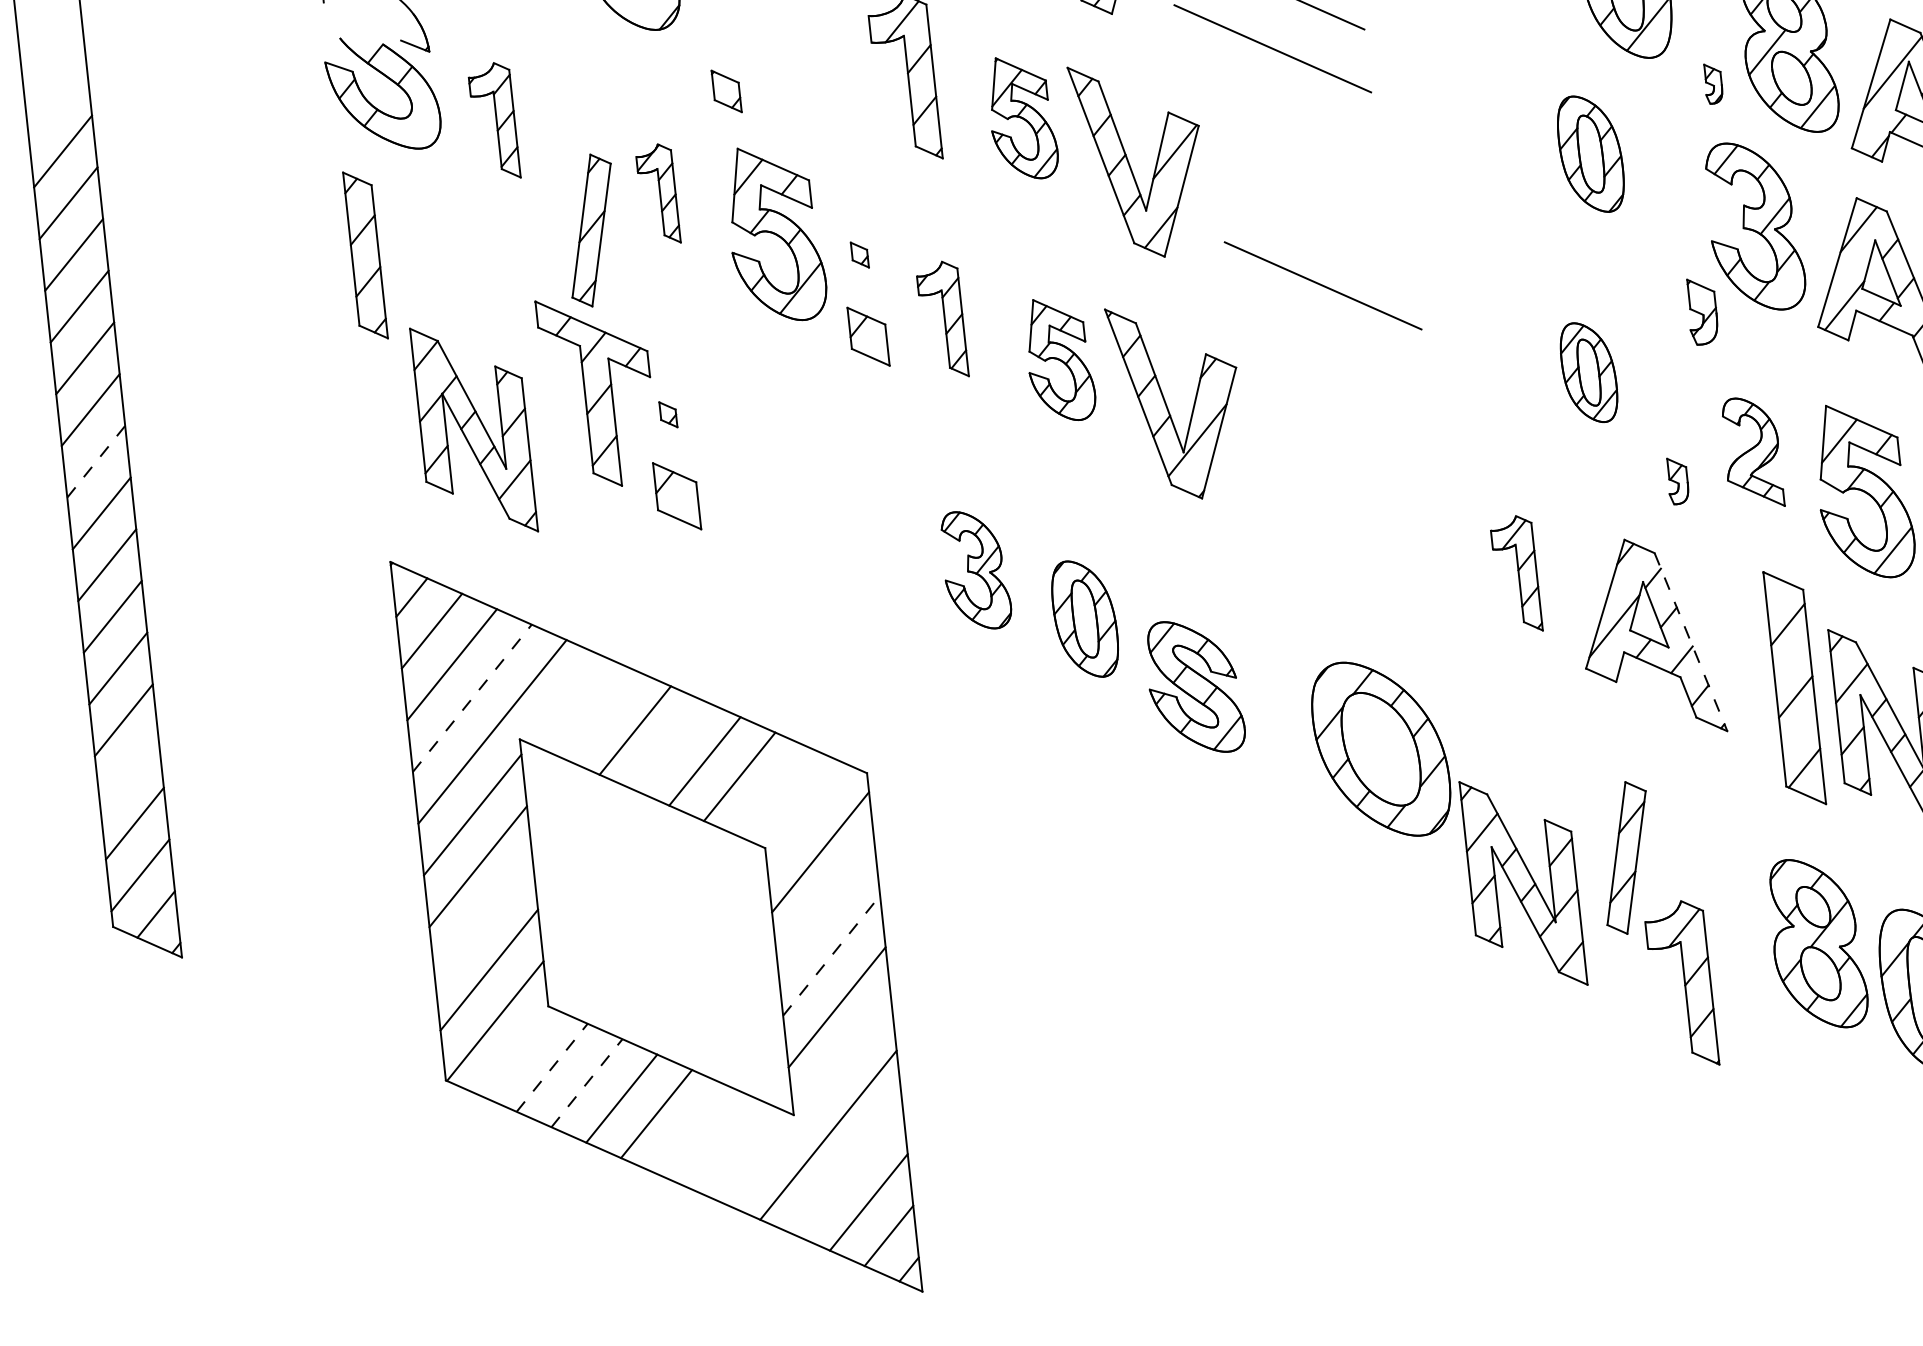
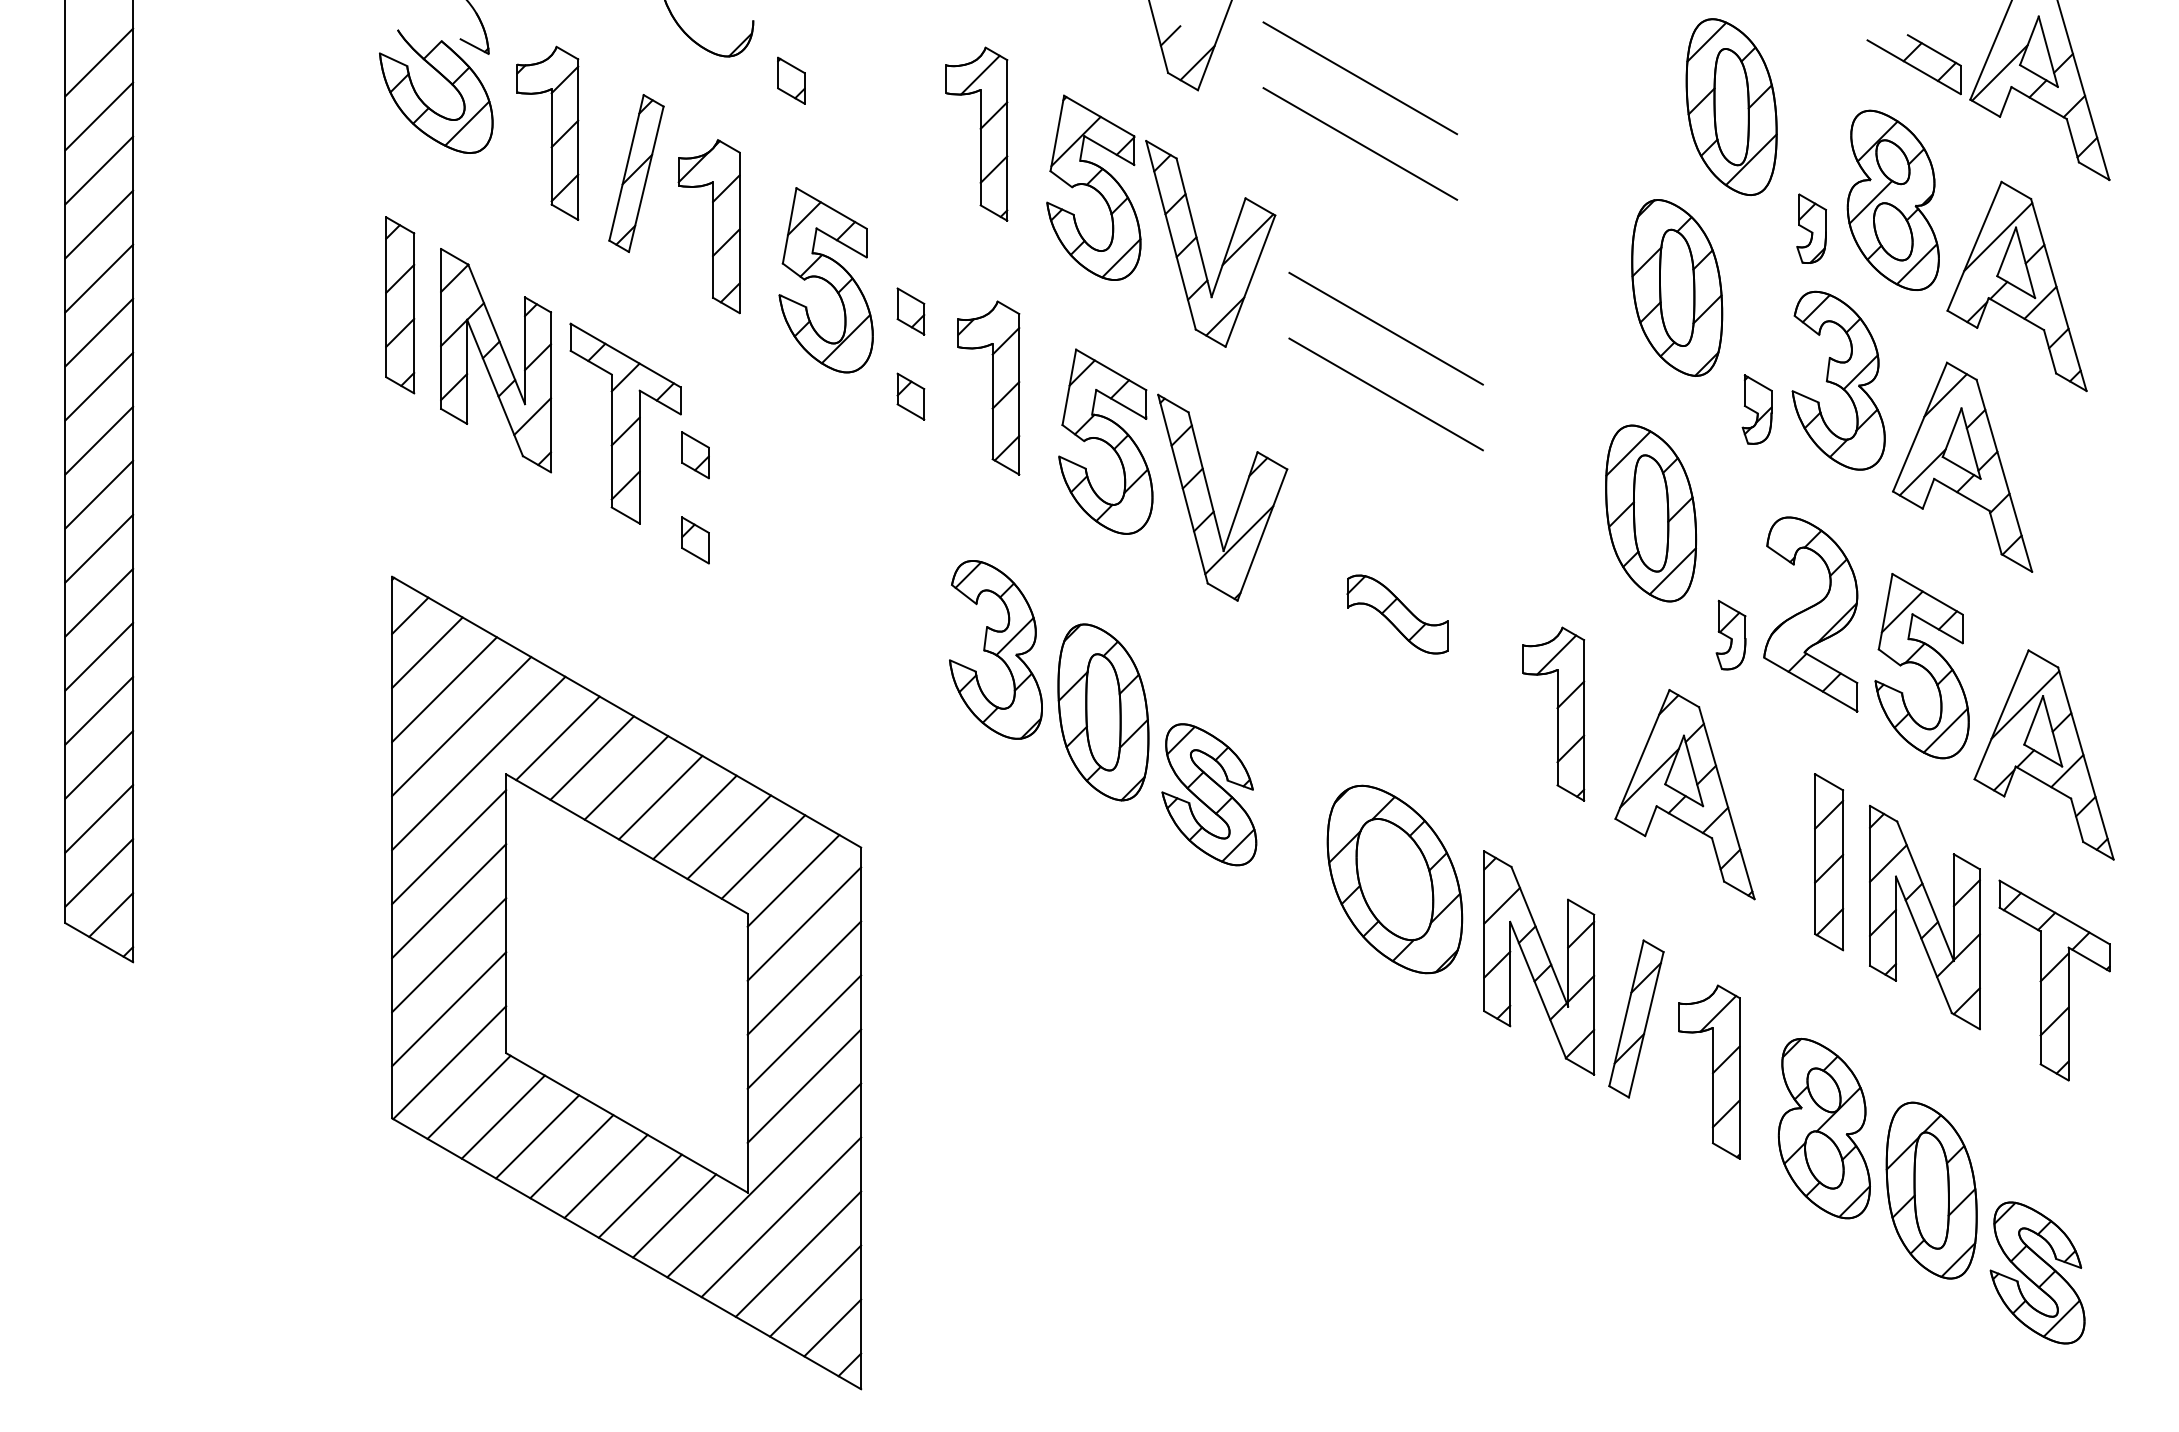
part: (1713, 83) -> (1811, 228), size x1.67
part: (726, 91) -> (791, 80), moved
line: (57, 99) -> (99, 62), added
part: (1021, 117) -> (1093, 187), size x1.43
line: (416, 120) -> (467, 123), added
part: (493, 120) -> (547, 132), size x1.43
part: (1591, 153) -> (1677, 287), size x1.43
part: (657, 194) -> (708, 226), size x1.67
line: (1315, 222) -> (1385, 328), added
part: (591, 230) -> (636, 173), moved
part: (365, 255) -> (400, 305), moved
part: (859, 255) -> (910, 311), size x1.67
part: (1701, 311) -> (1756, 409), moved
part: (941, 319) -> (988, 387), size x1.43
part: (868, 336) -> (910, 396), size x0.71
part: (1059, 359) -> (1105, 441), size x1.43
part: (1589, 372) -> (1651, 513), size x1.67
part: (668, 414) -> (695, 455), size x1.67
part: (474, 429) -> (496, 360), moved
part: (1751, 453) -> (1810, 614), size x1.67
line: (96, 461) -> (99, 440), dashed -> solid
part: (1677, 480) -> (1730, 634), size x1.43
part: (1356, 495) -> (1397, 614), added
part: (677, 496) -> (695, 540), size x0.62
part: (975, 569) -> (995, 649), size x1.43
part: (1515, 574) -> (1553, 713), size x1.43
part: (1085, 619) -> (1103, 712), size x1.43
line: (1690, 642) -> (1726, 803), dashed -> solid
part: (1795, 688) -> (1829, 862), size x0.71
line: (473, 698) -> (462, 726), dashed -> solid
line: (565, 699) -> (557, 738), added
line: (599, 714) -> (591, 757), added
line: (669, 745) -> (660, 797), added
line: (129, 771) -> (99, 764), added
line: (774, 791) -> (763, 856), added
line: (805, 811) -> (793, 880), added
part: (1523, 883) -> (1539, 962), moved
line: (826, 903) -> (804, 977), added
line: (484, 918) -> (449, 955), added
line: (831, 955) -> (804, 1031), dashed -> solid
part: (1681, 984) -> (1709, 1071), moved
line: (516, 1051) -> (468, 1096), added
line: (552, 1068) -> (503, 1117), dashed -> solid
line: (586, 1082) -> (537, 1136), dashed -> solid
line: (808, 1101) -> (764, 1180), added
line: (690, 1128) -> (639, 1195), added
line: (726, 1144) -> (674, 1215), added
line: (848, 1168) -> (798, 1253), added

